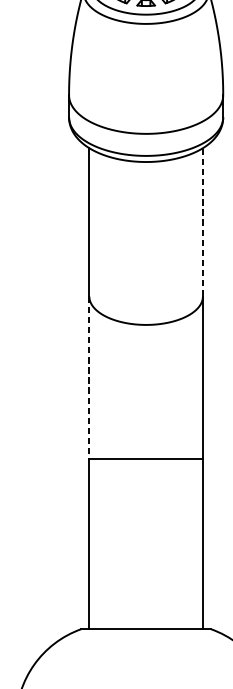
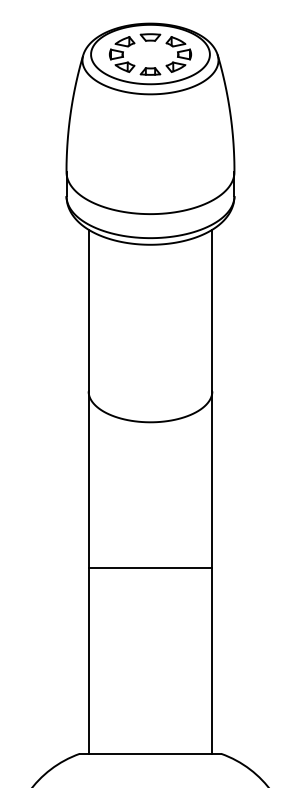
line: (203, 222) -> (212, 310), dashed -> solid
line: (89, 378) -> (88, 480), dashed -> solid

